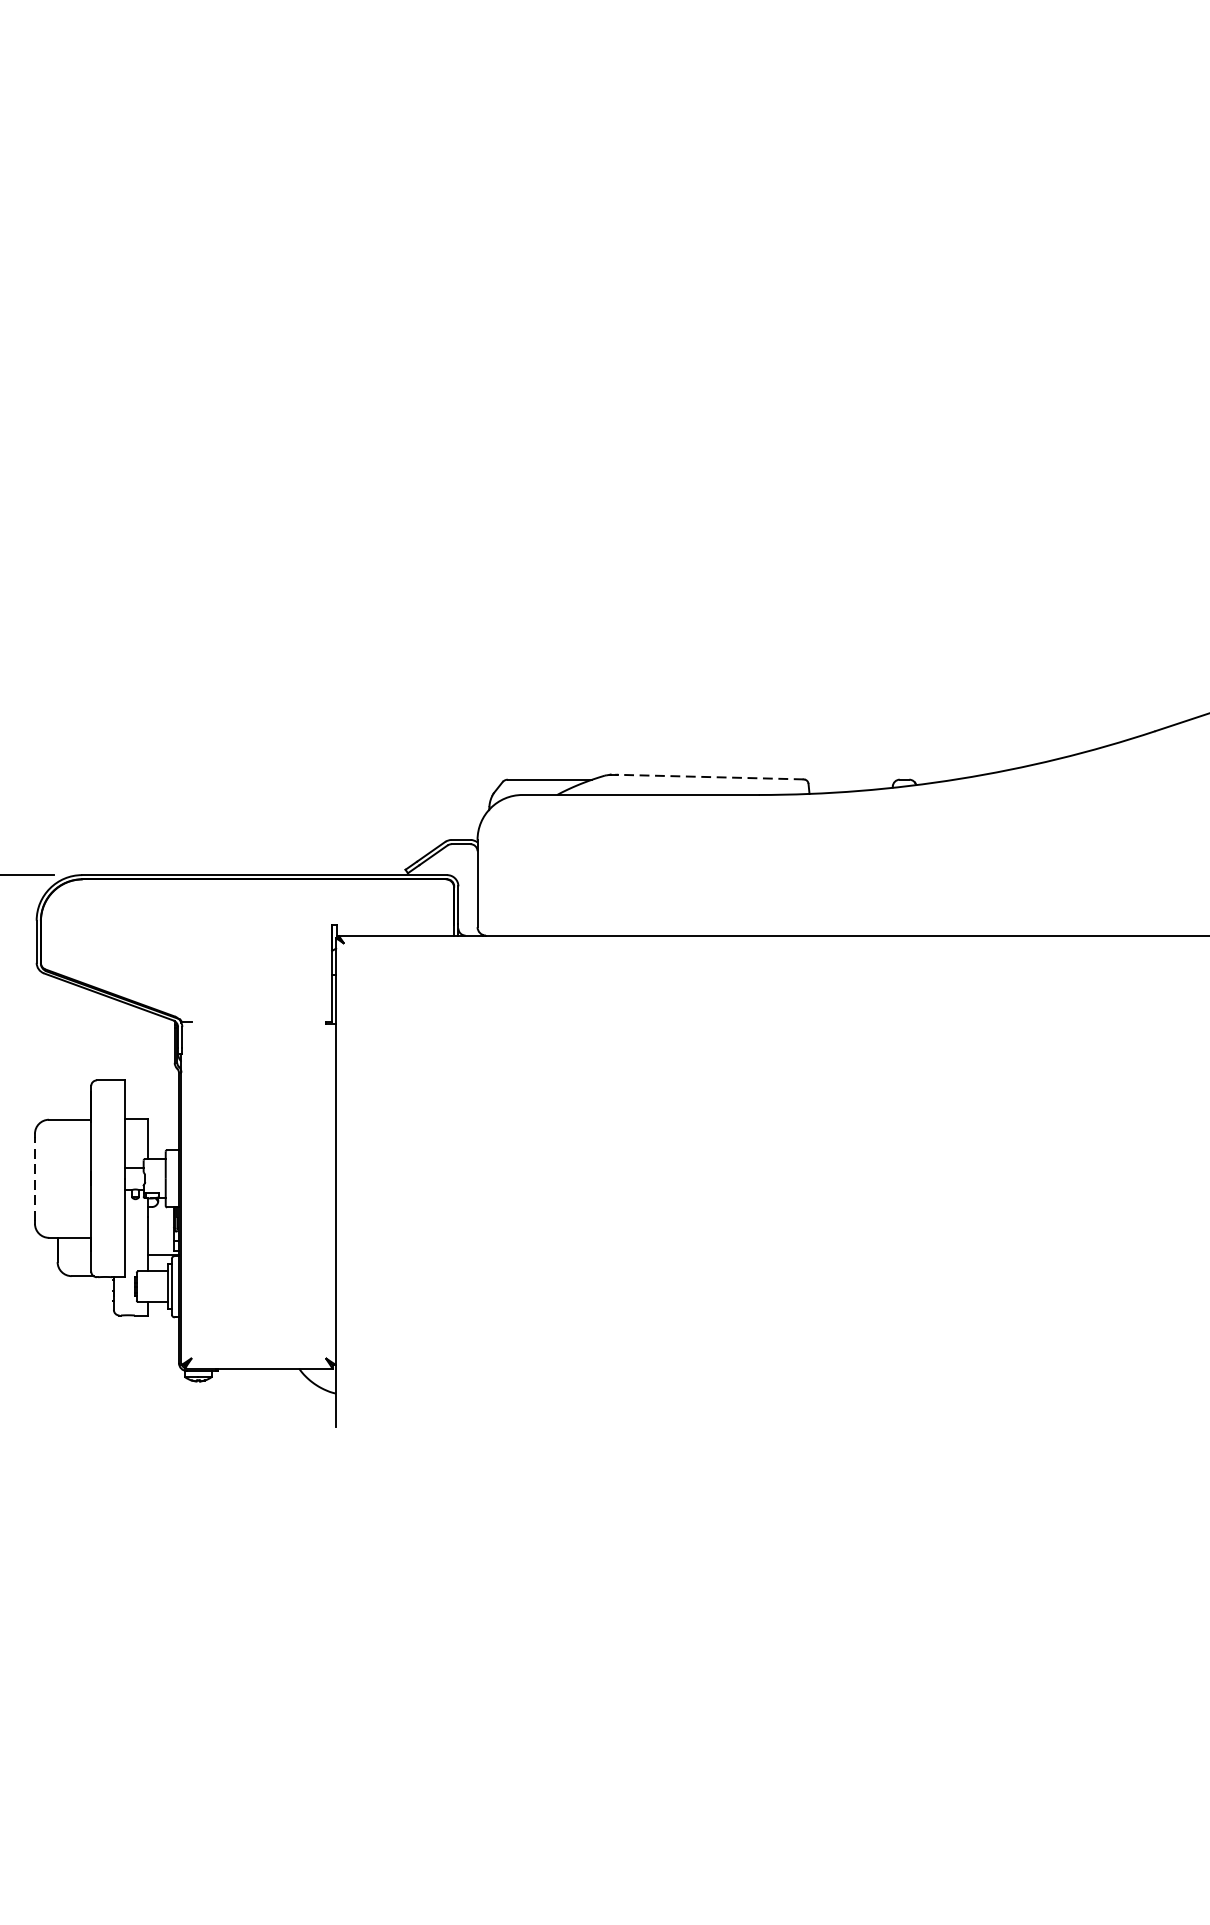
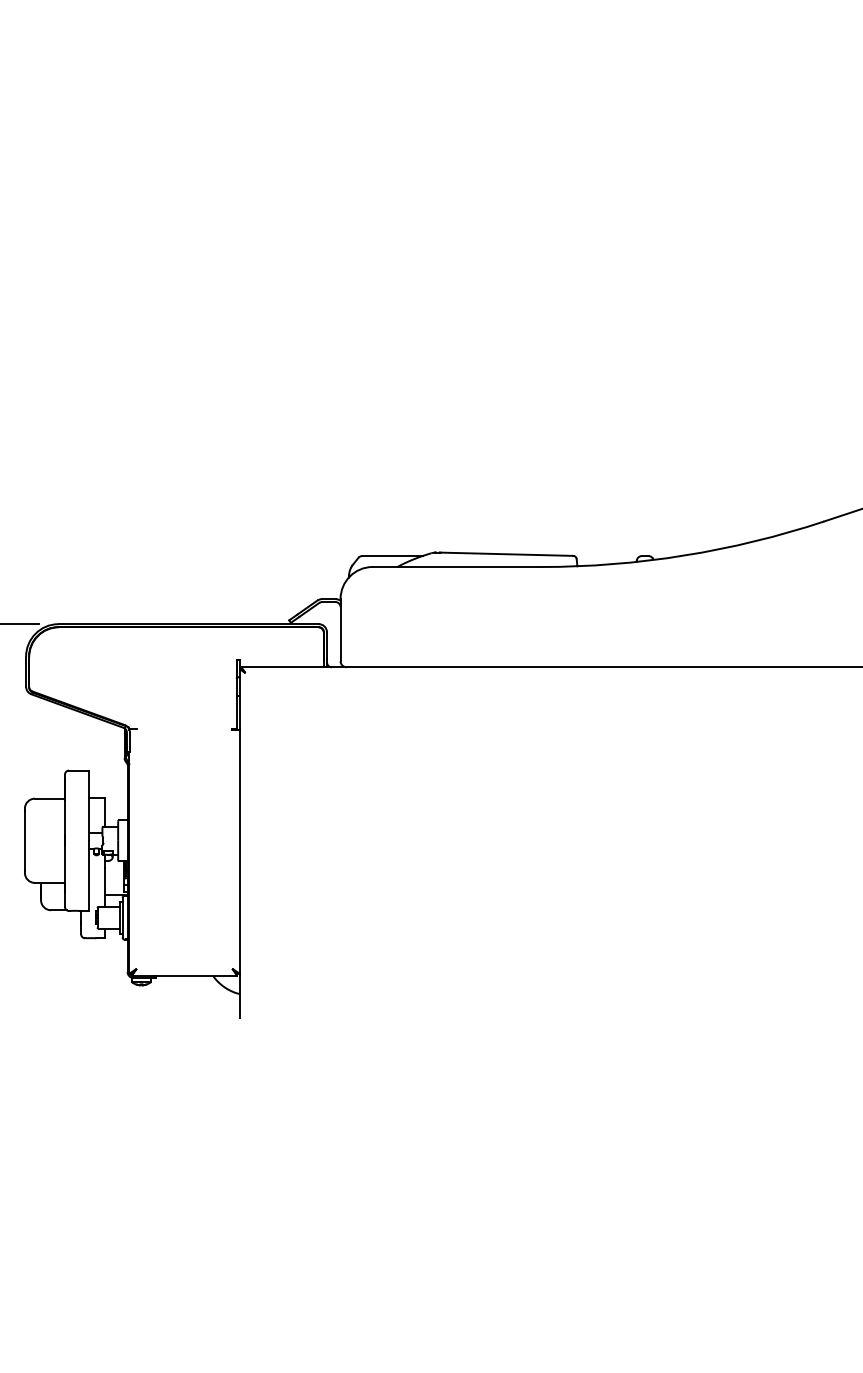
line: (710, 777) -> (506, 554), dashed -> solid
line: (34, 1178) -> (24, 840), dashed -> solid

